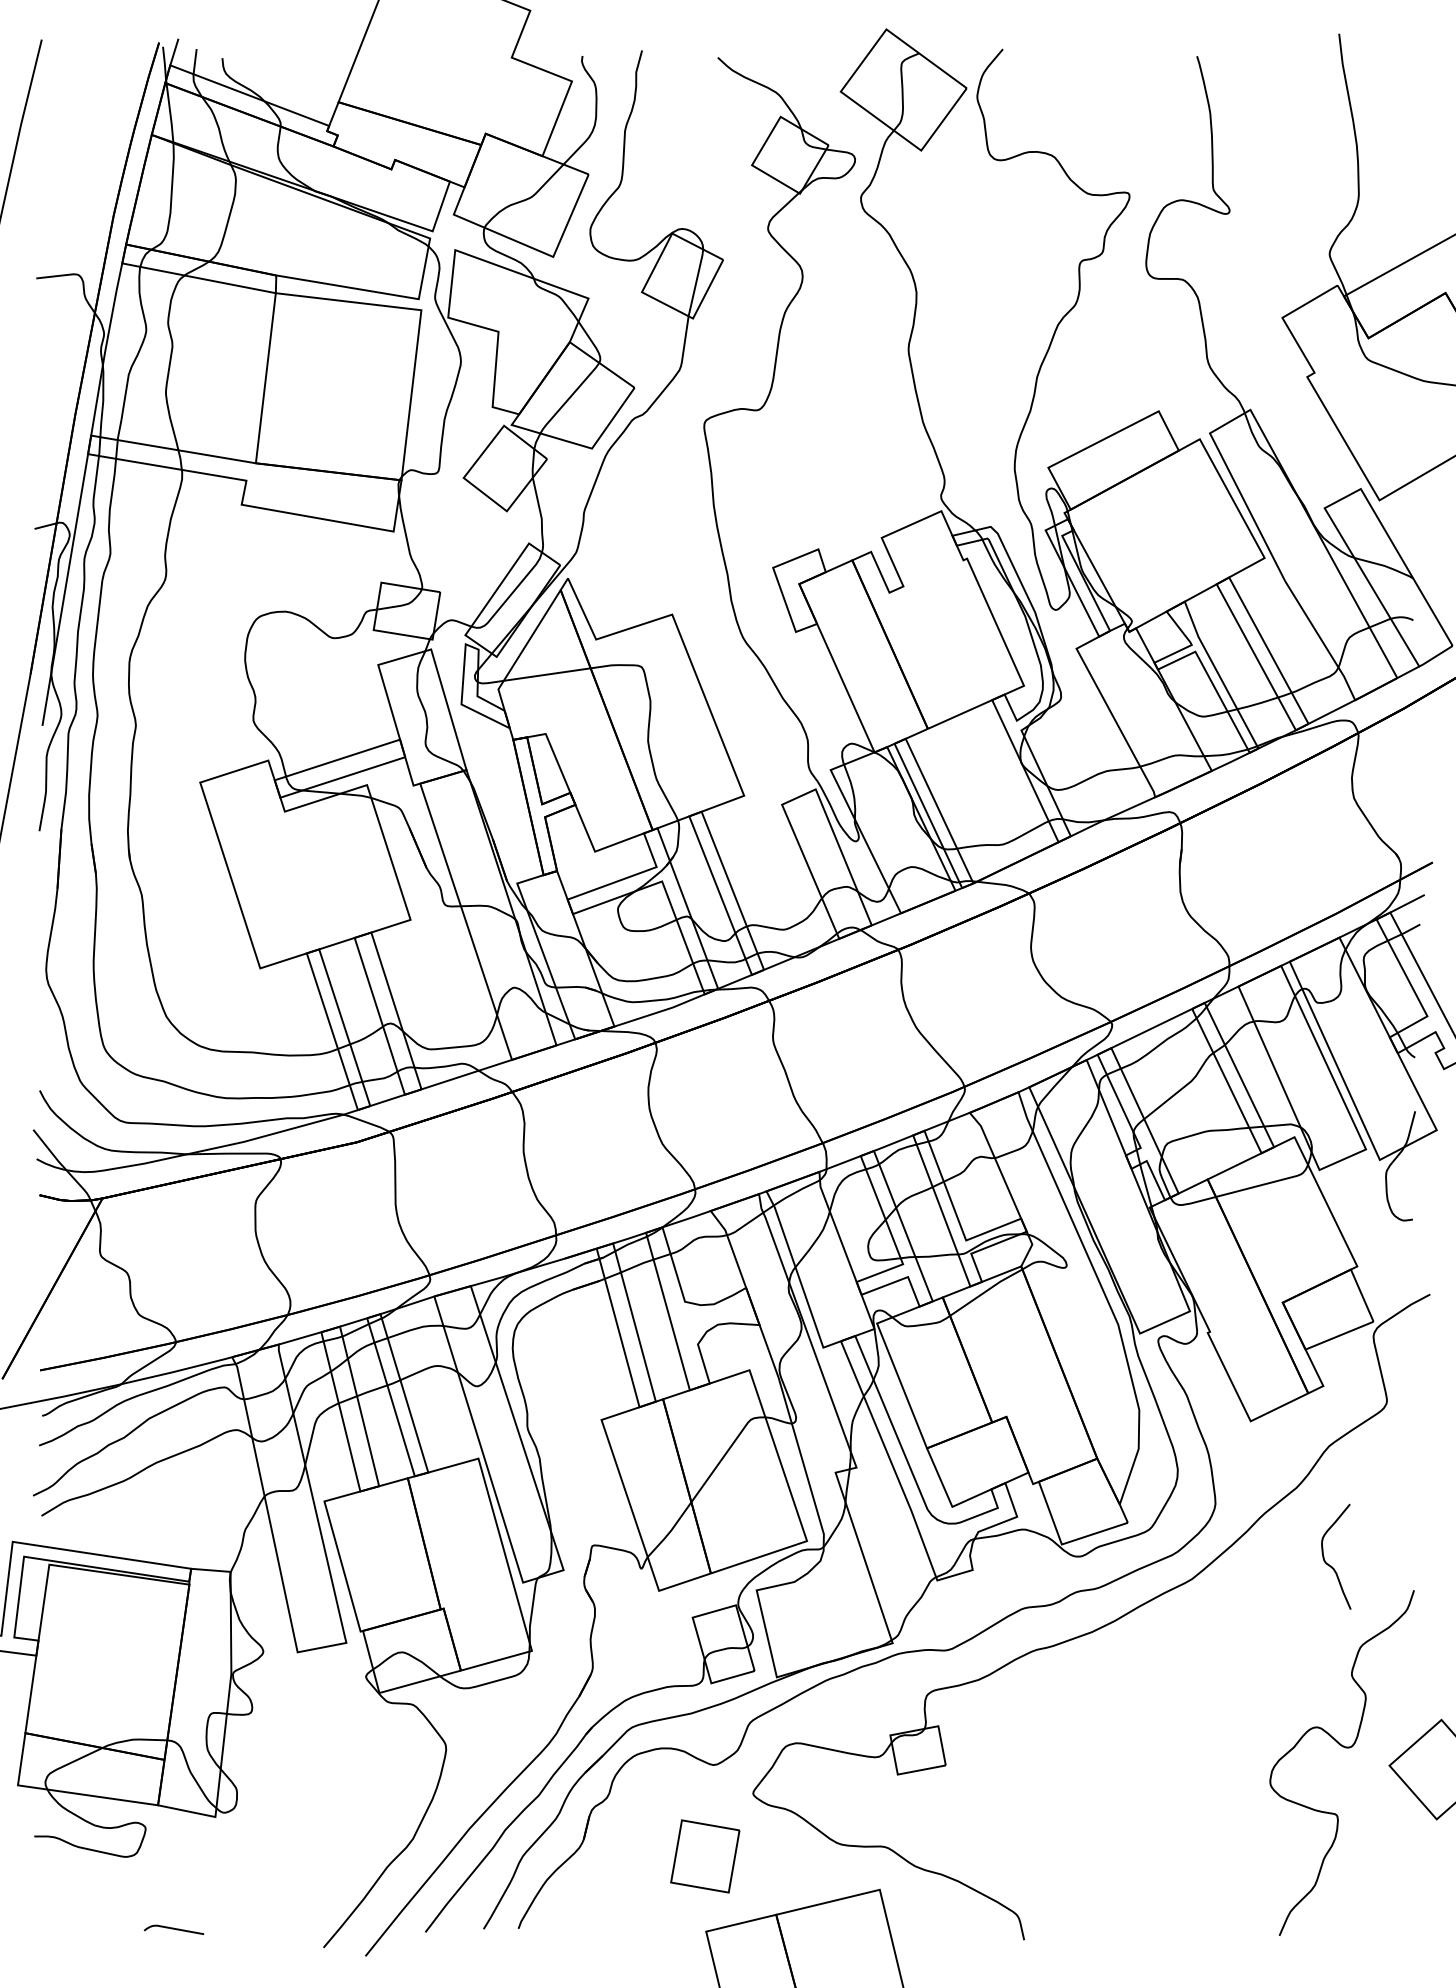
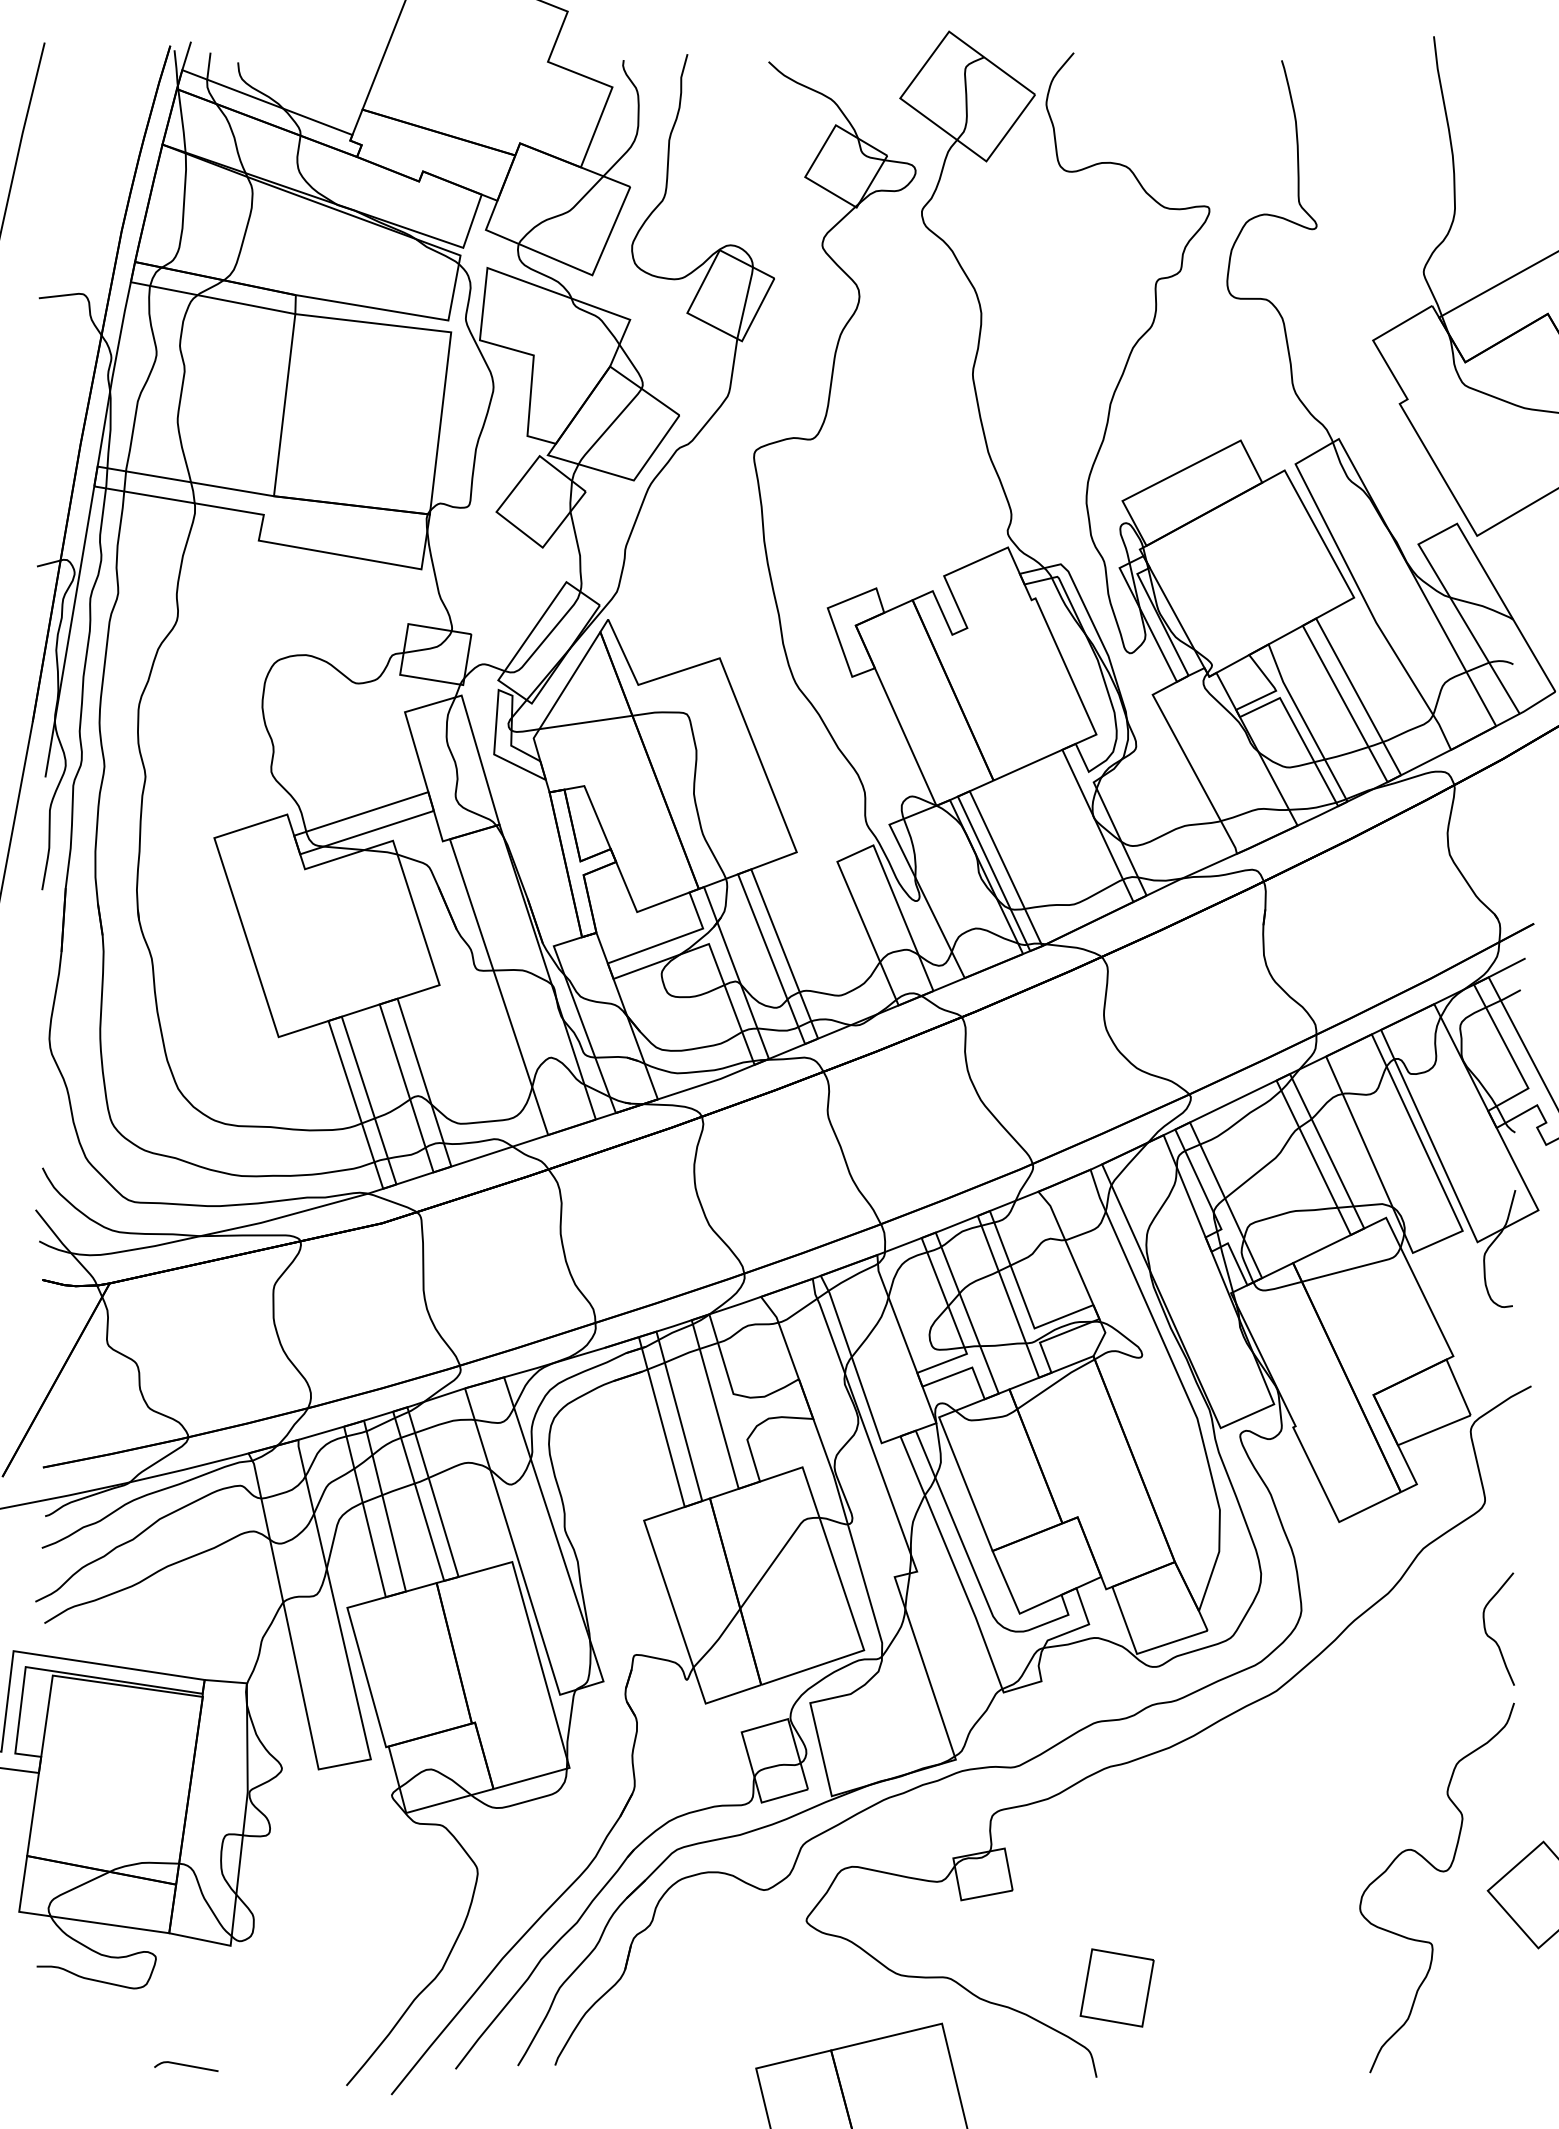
curve: (1331, 1565) -> (1493, 1638), moved
part: (704, 1855) -> (1116, 1987), moved

